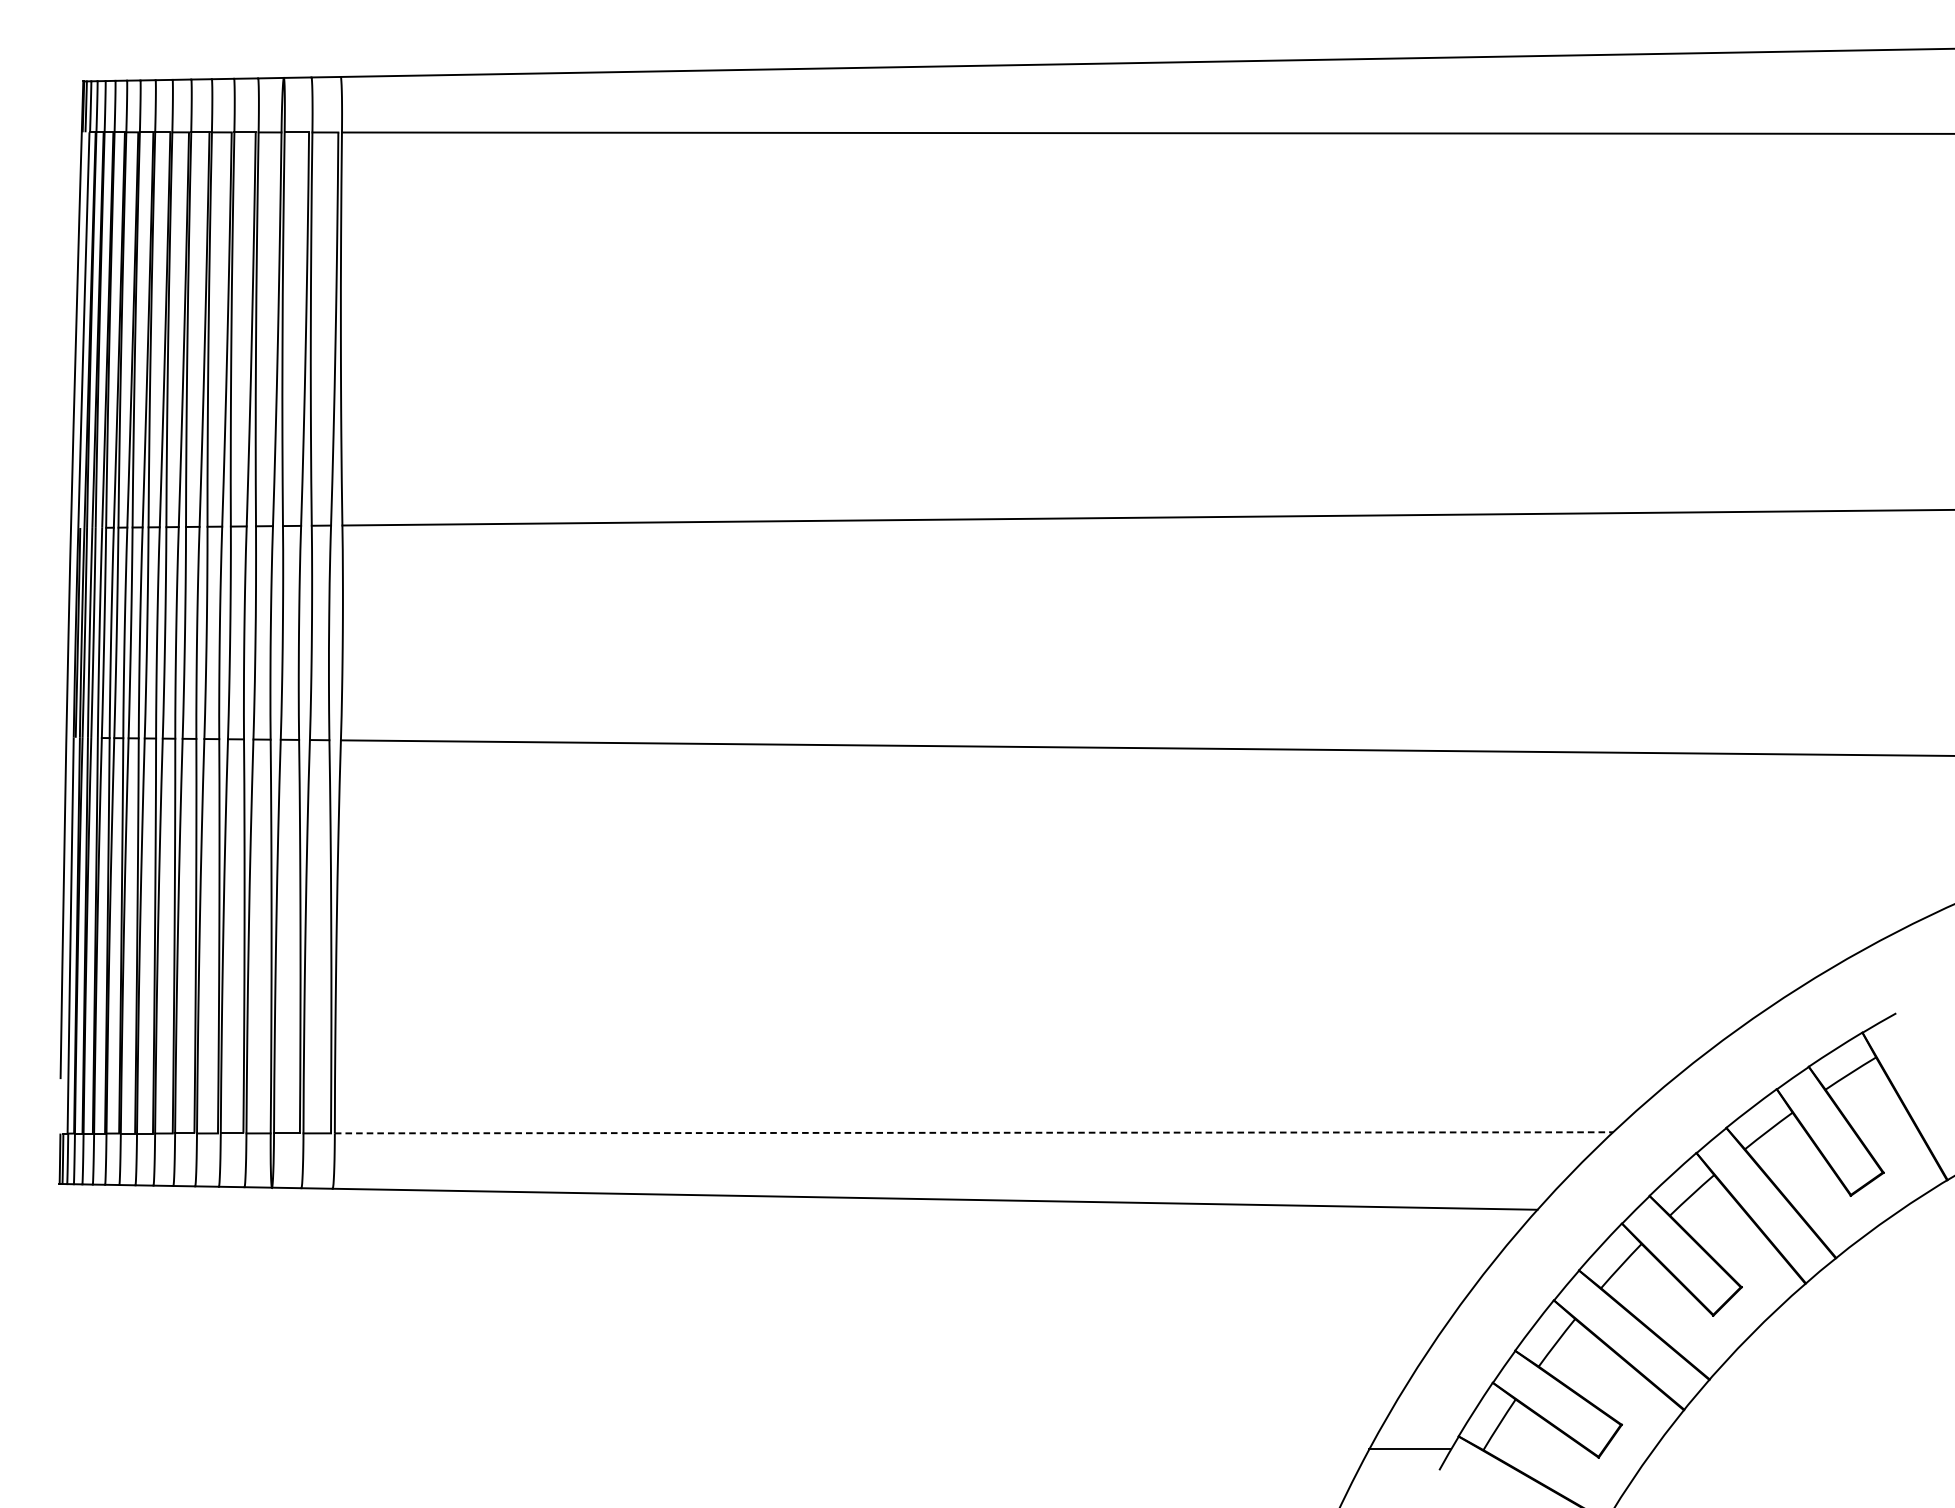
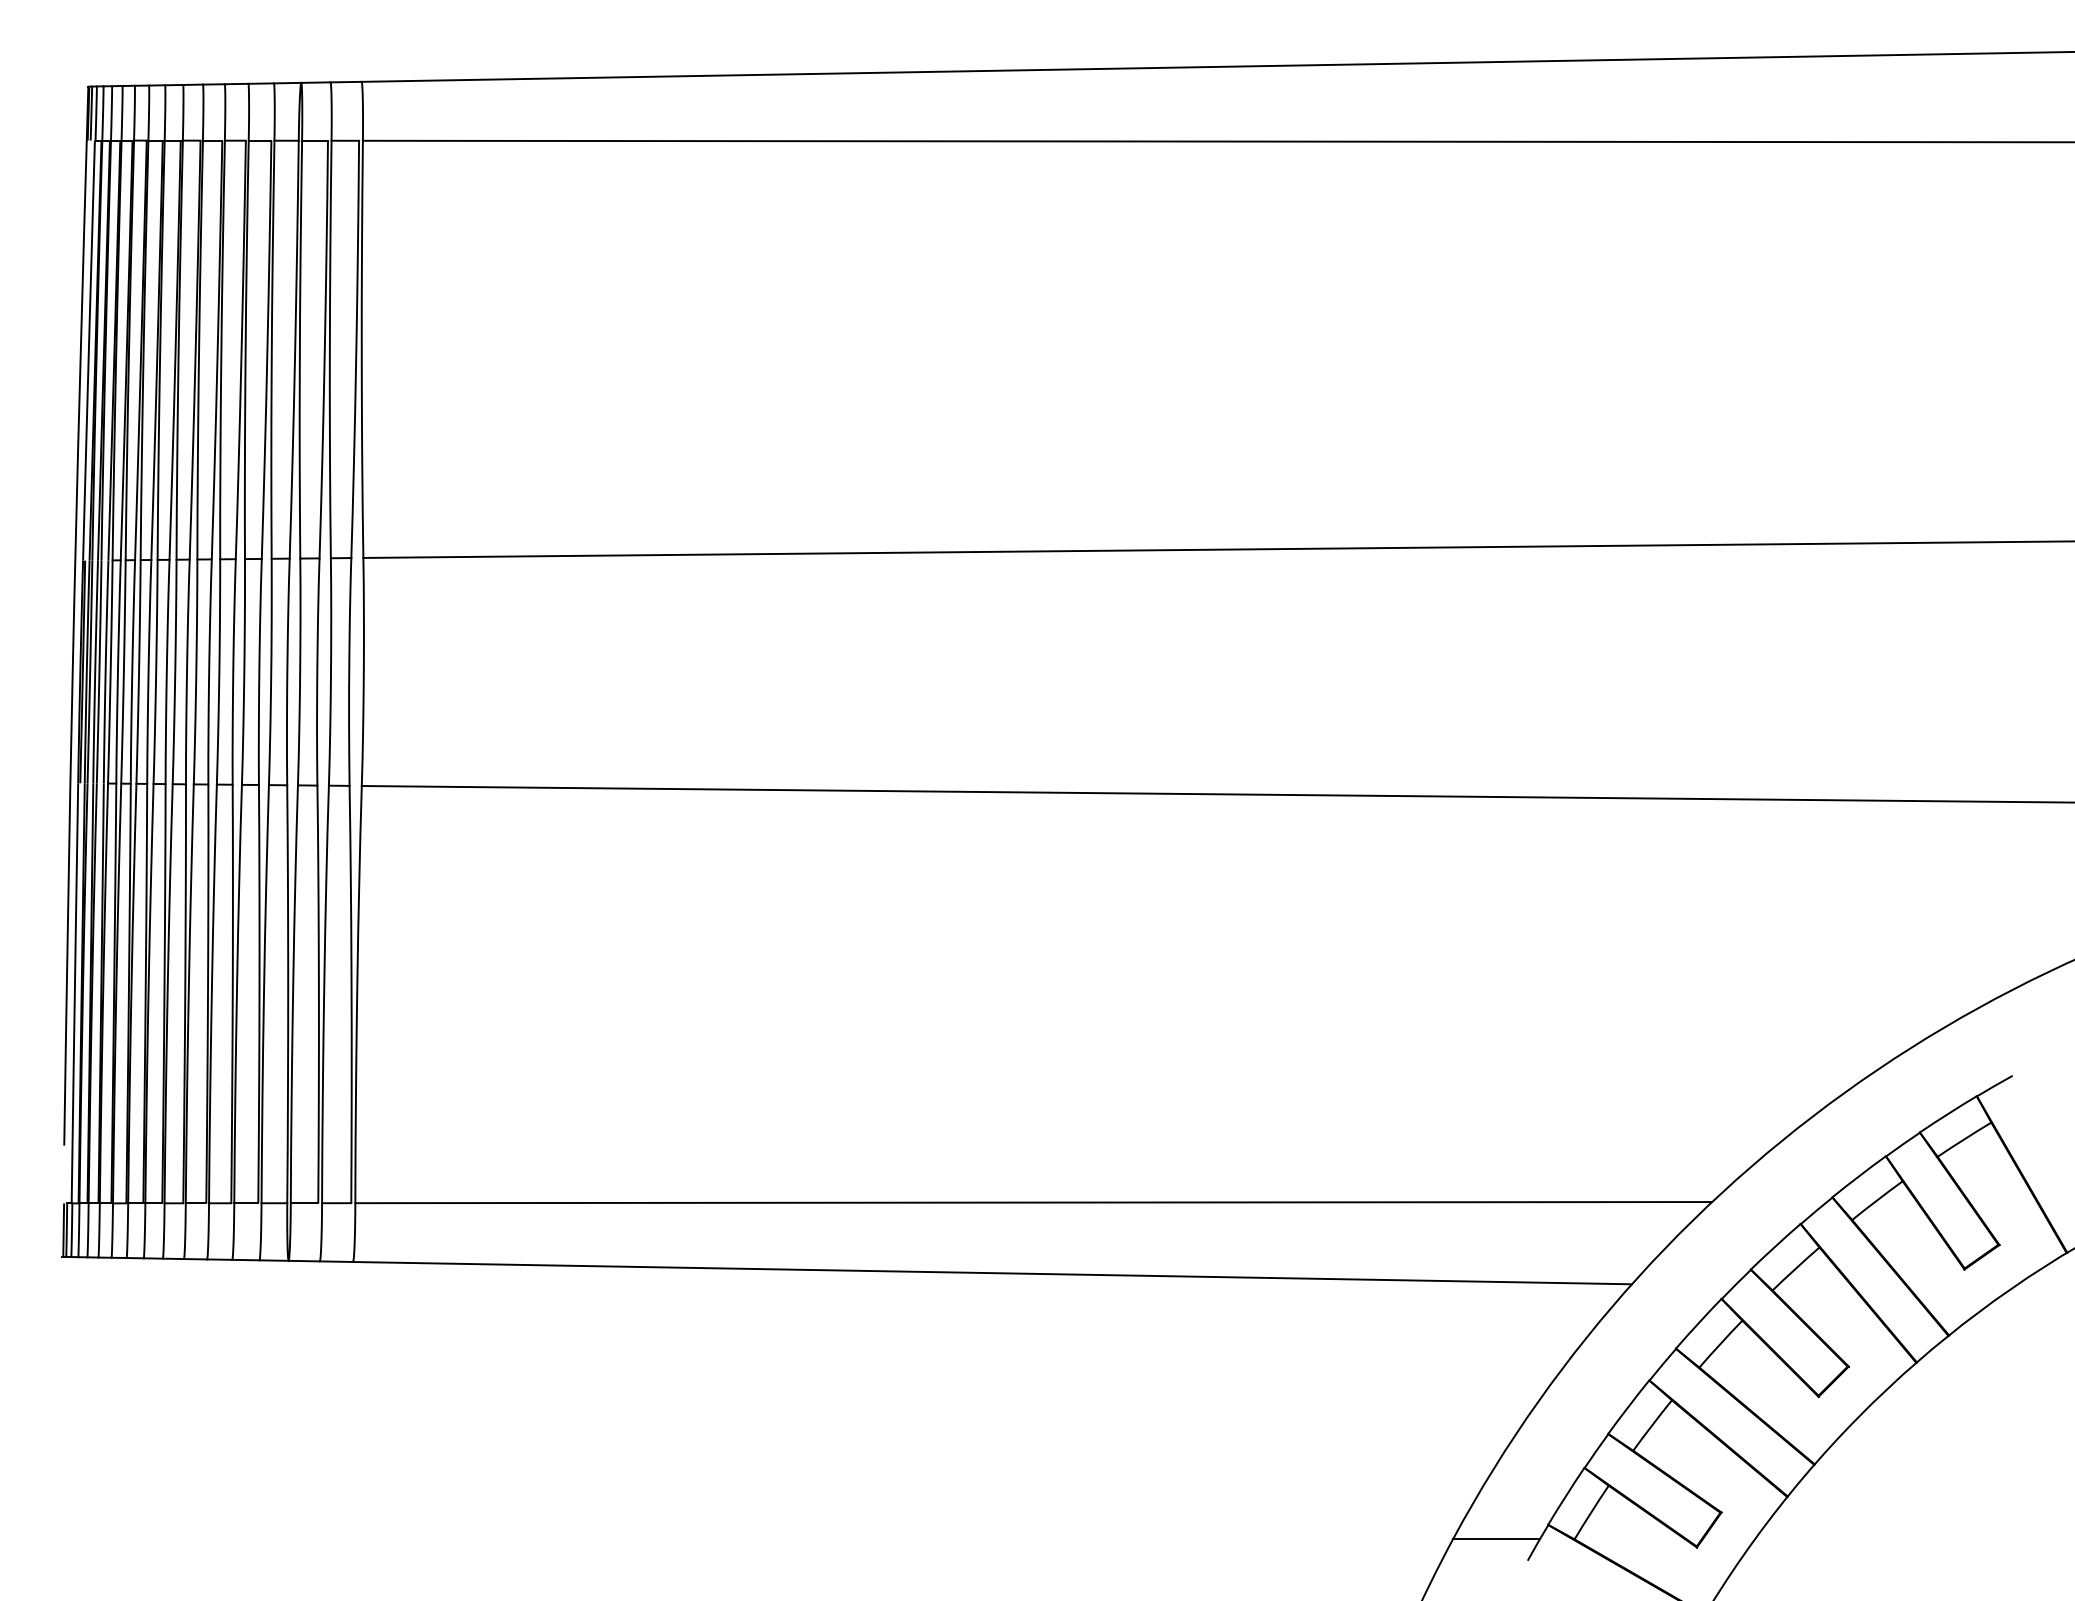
line: (974, 1132) -> (1034, 1202), dashed -> solid

